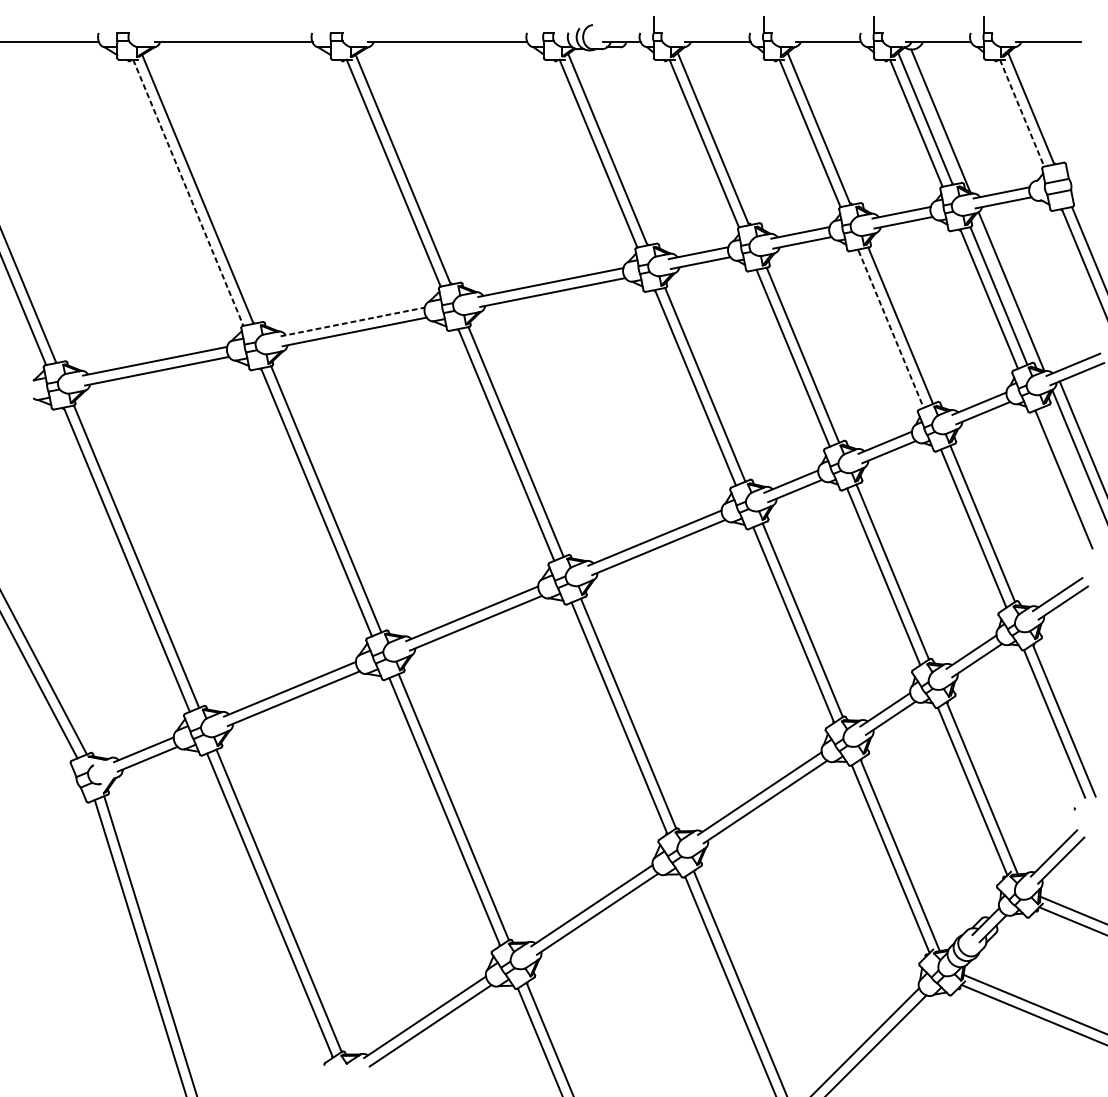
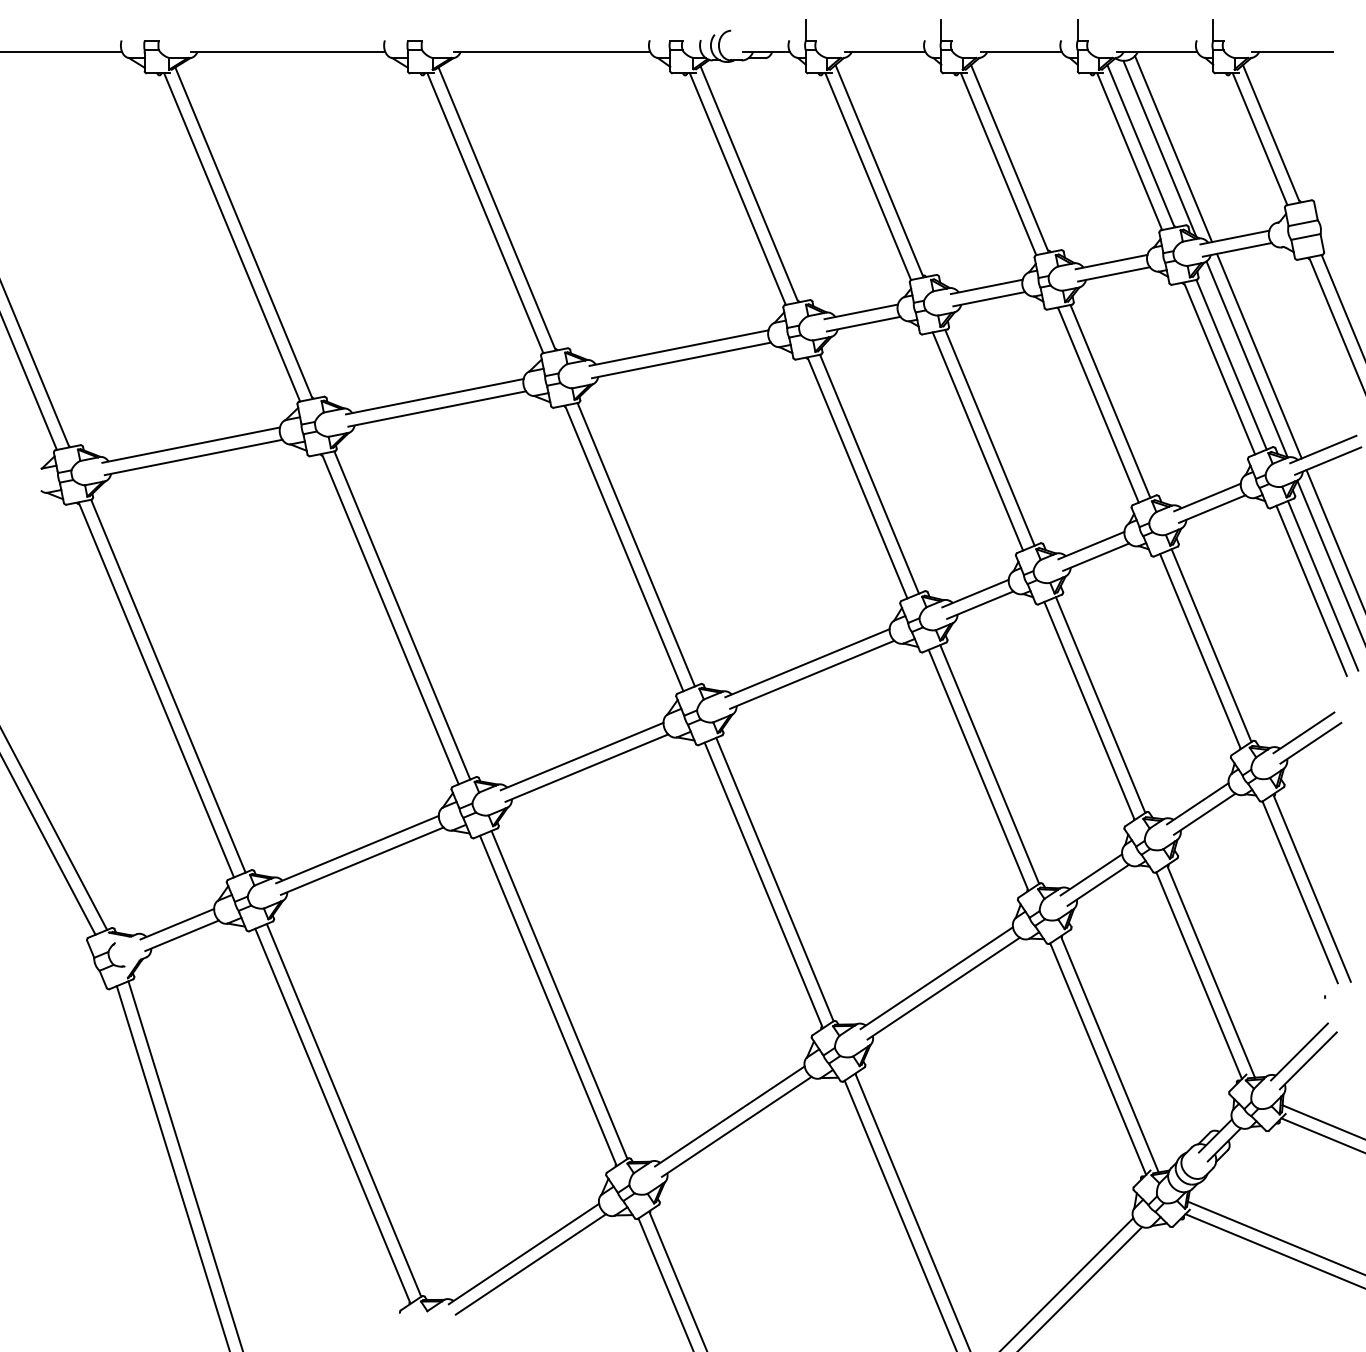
line: (1022, 113) -> (1260, 139), dashed -> solid
line: (951, 121) -> (1173, 149), added
line: (188, 192) -> (232, 237), dashed -> solid
line: (1020, 288) -> (1258, 355), added
line: (352, 321) -> (434, 396), dashed -> solid
line: (891, 329) -> (1098, 405), dashed -> solid
line: (1073, 475) -> (1323, 585), added

